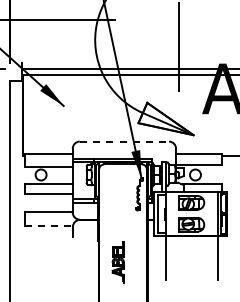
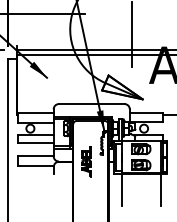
line: (124, 141) -> (91, 104), dashed -> solid
line: (49, 225) -> (36, 165), dashed -> solid
part: (117, 262) -> (85, 162), moved

